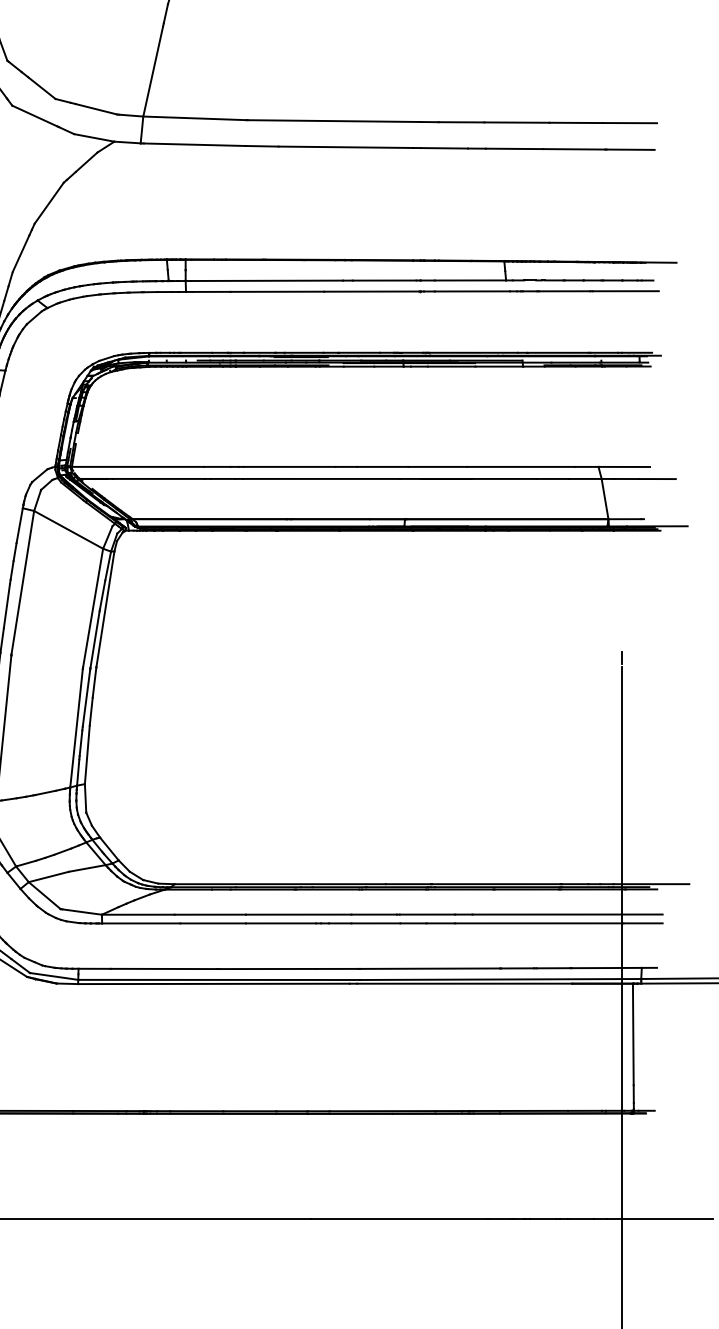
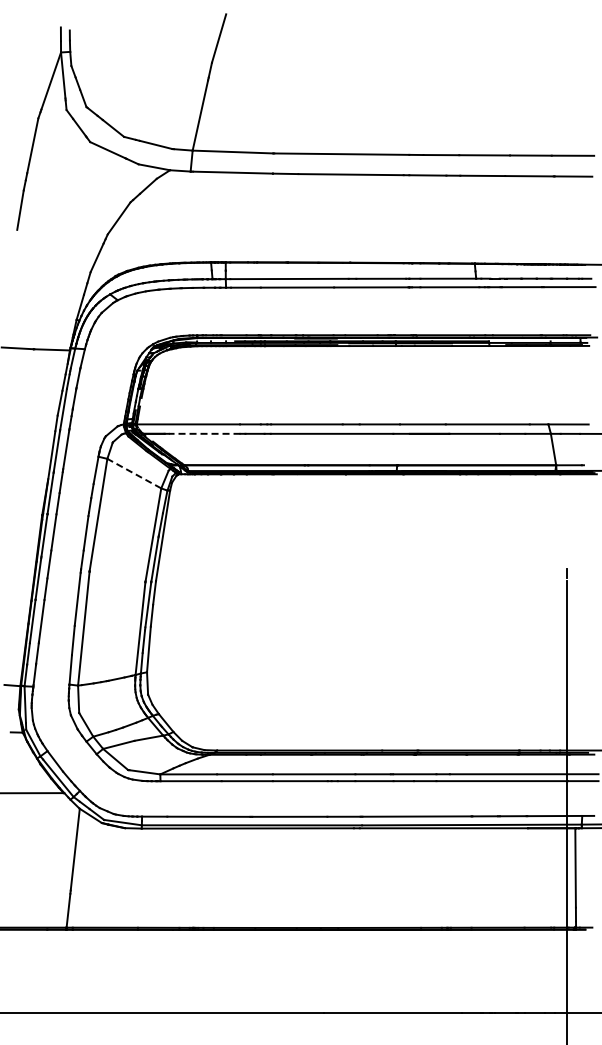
line: (158, 478) -> (204, 433), solid -> dashed
line: (68, 529) -> (134, 473), solid -> dashed

